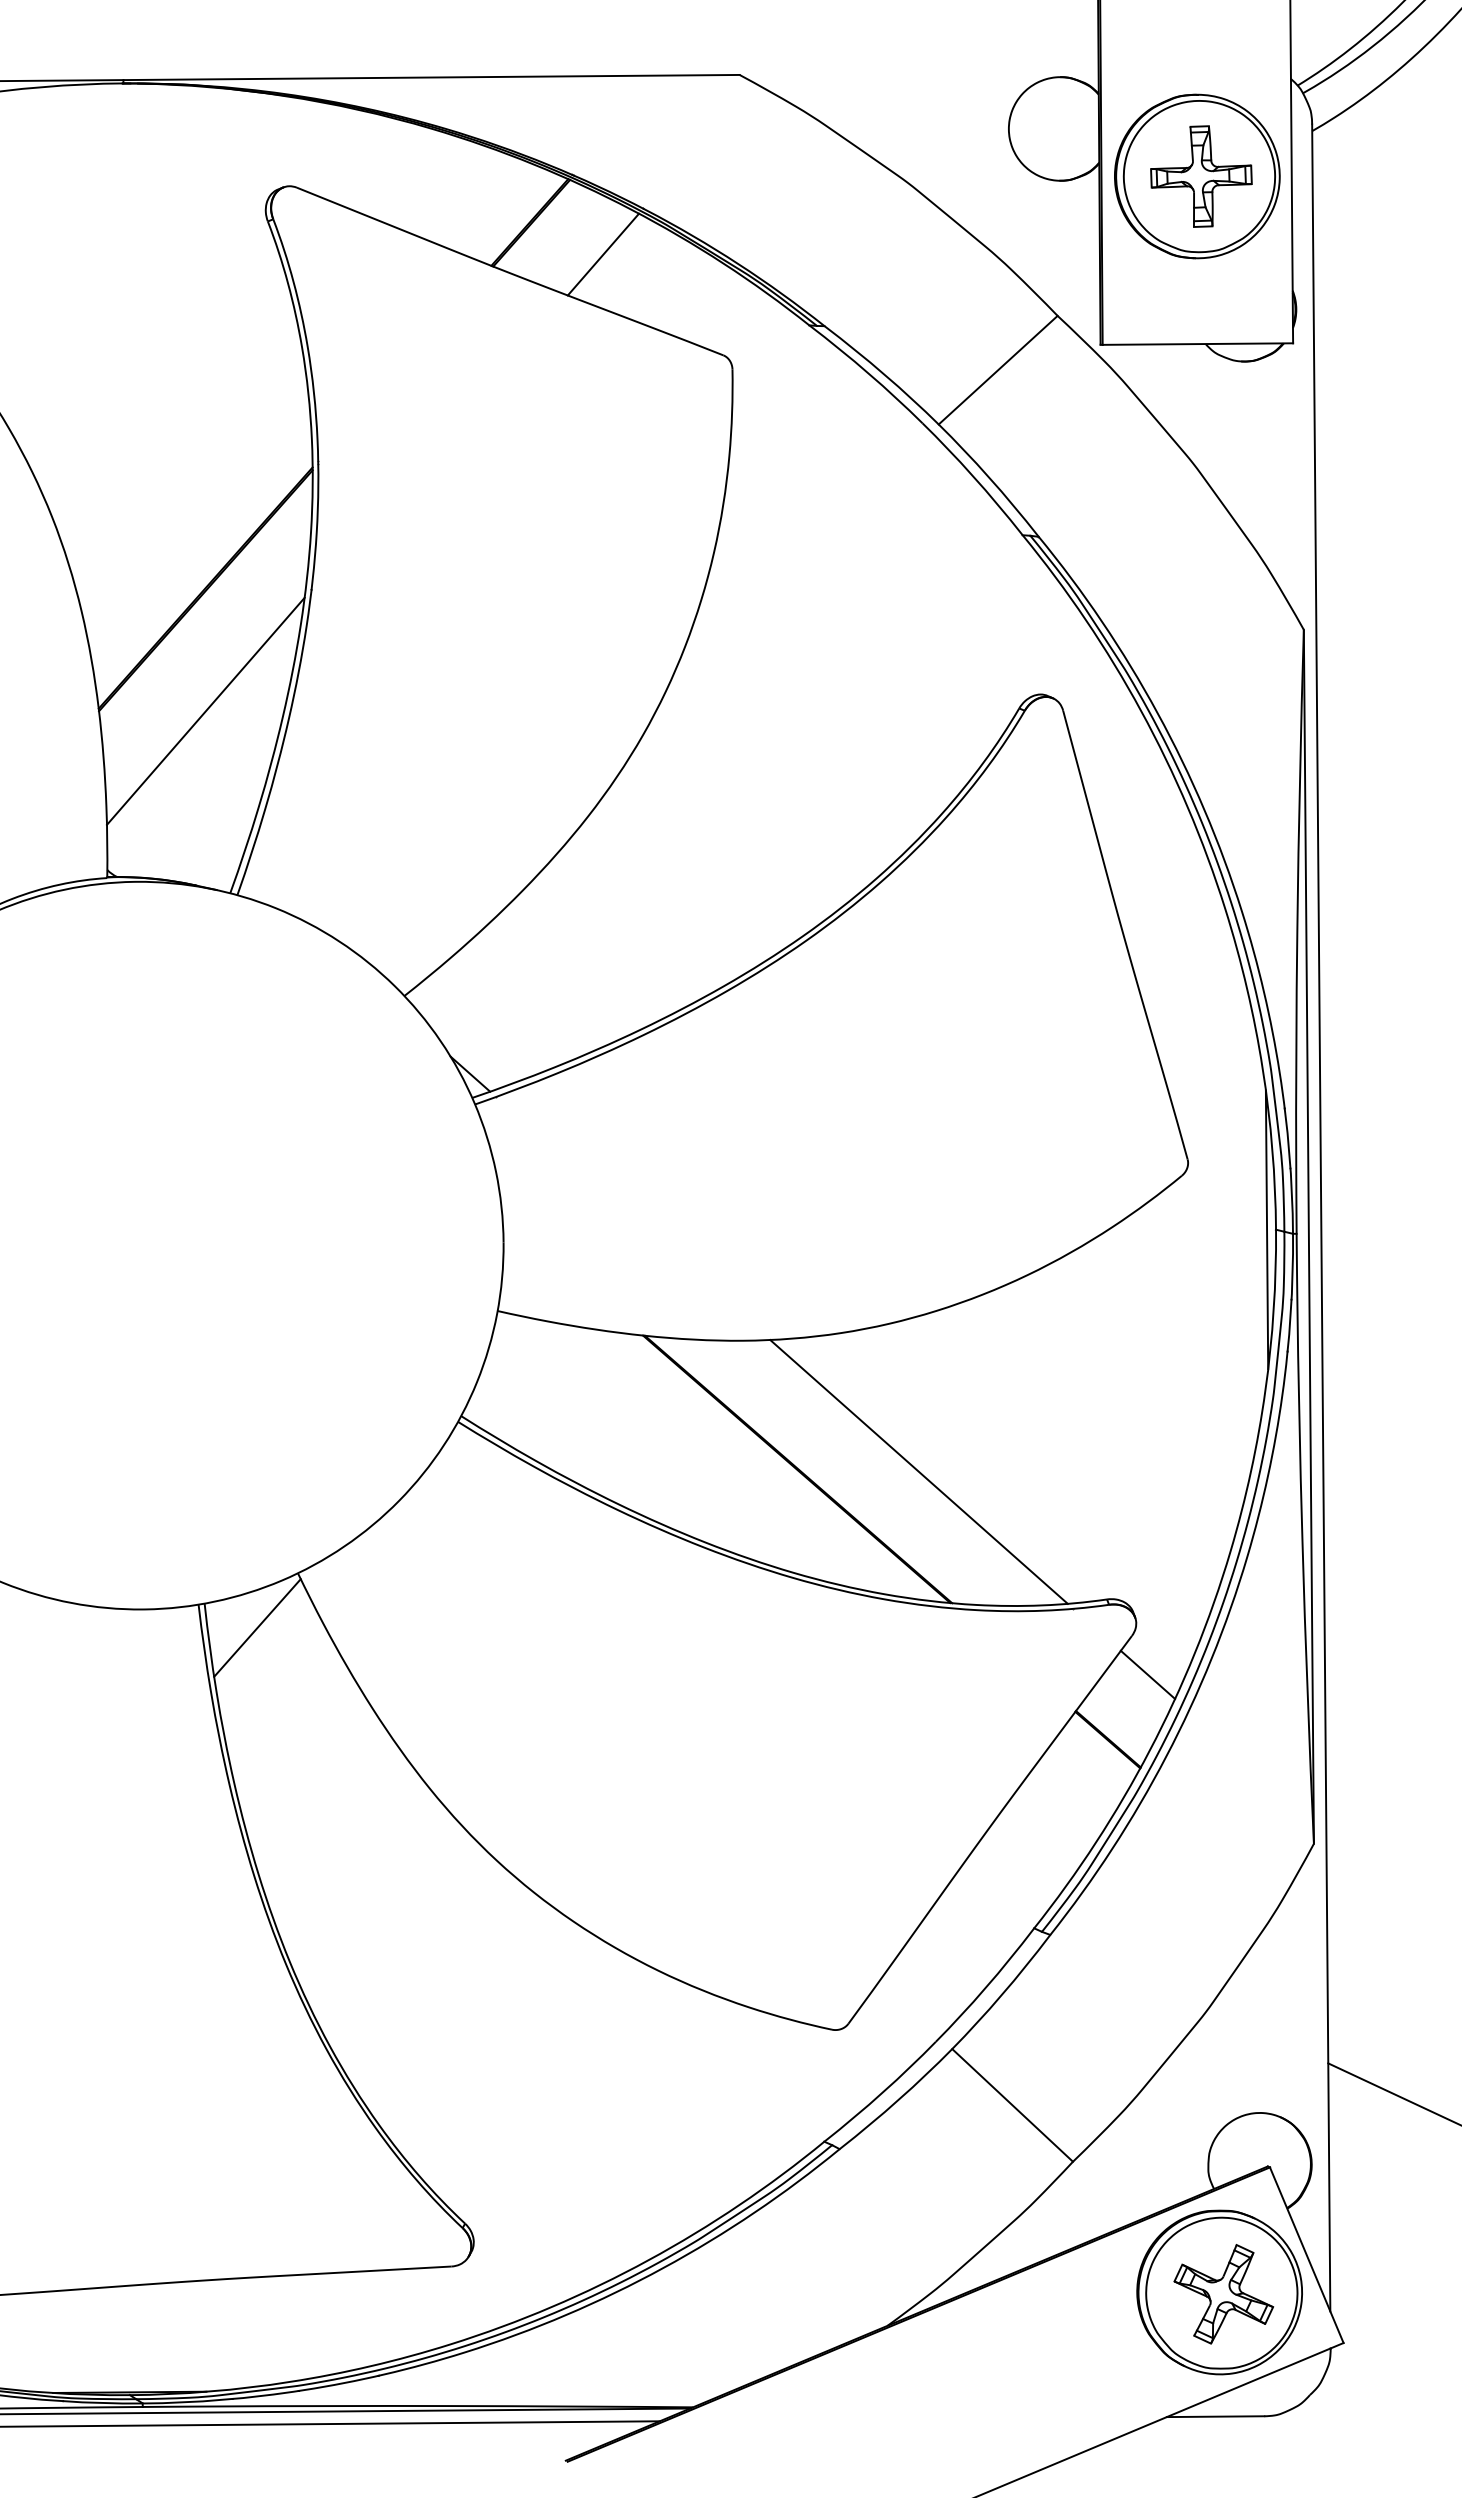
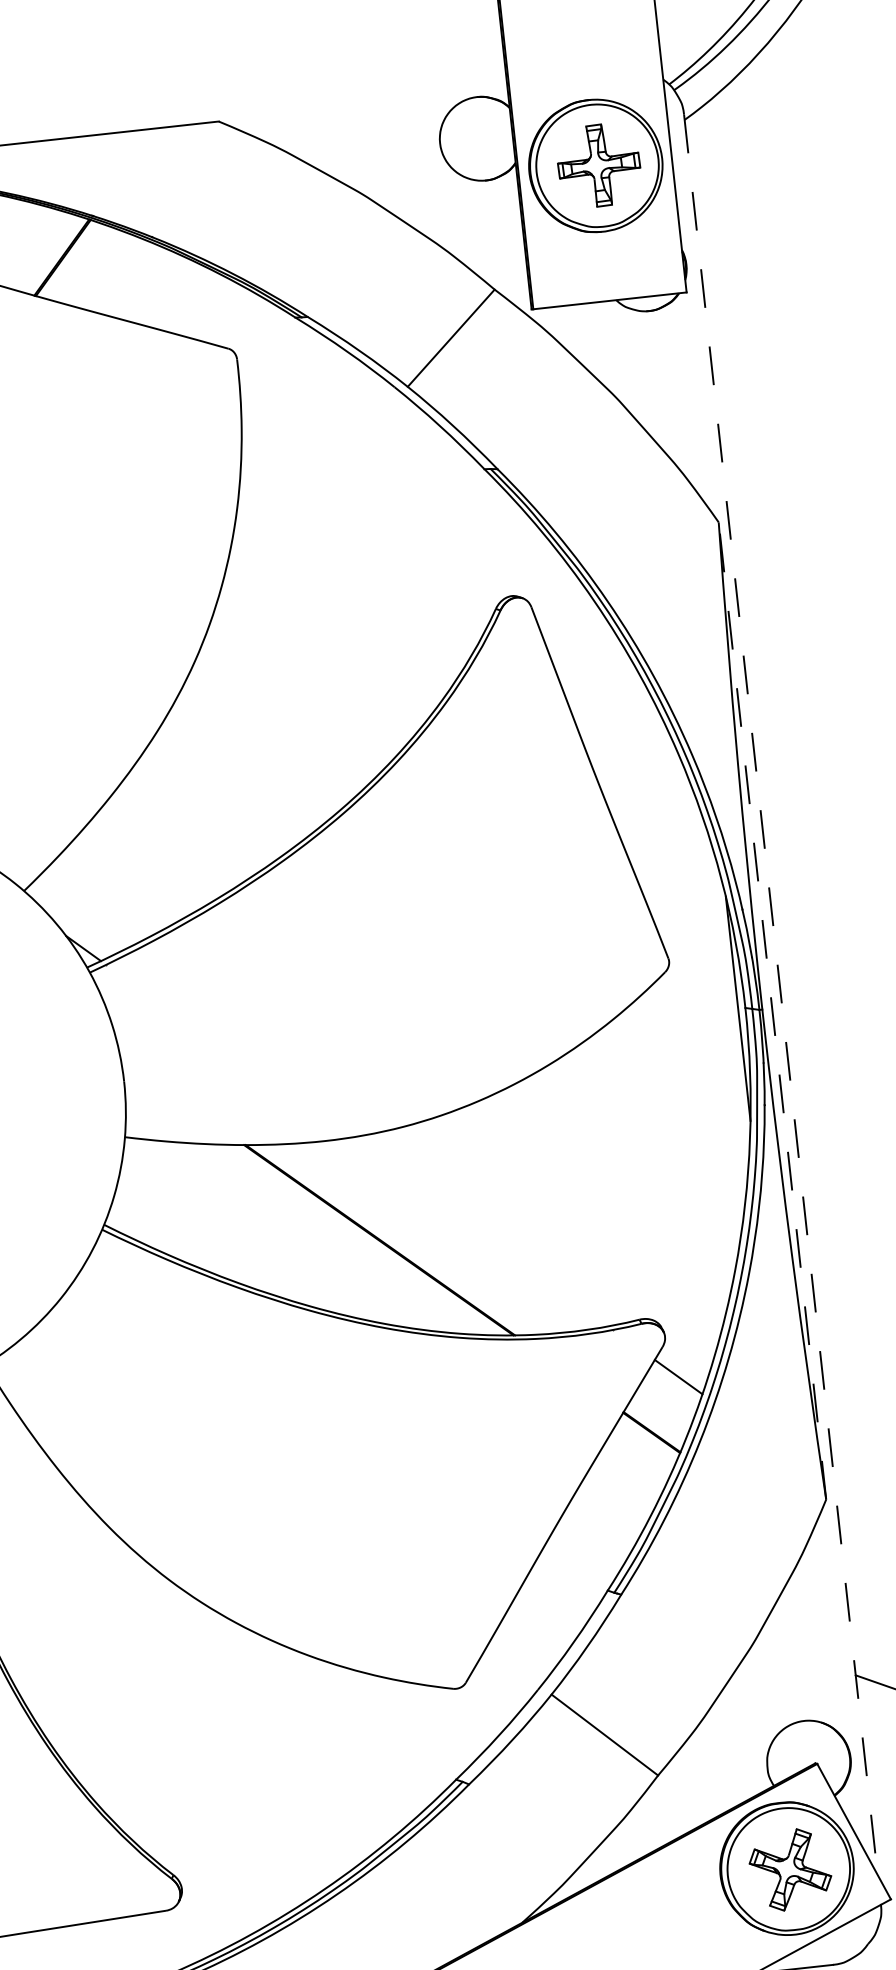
line: (603, 254) -> (123, 277), removed
line: (1321, 1218) -> (781, 995), solid -> dashed
line: (1308, 1236) -> (772, 1010), solid -> dashed
line: (918, 1471) -> (477, 1232), removed

